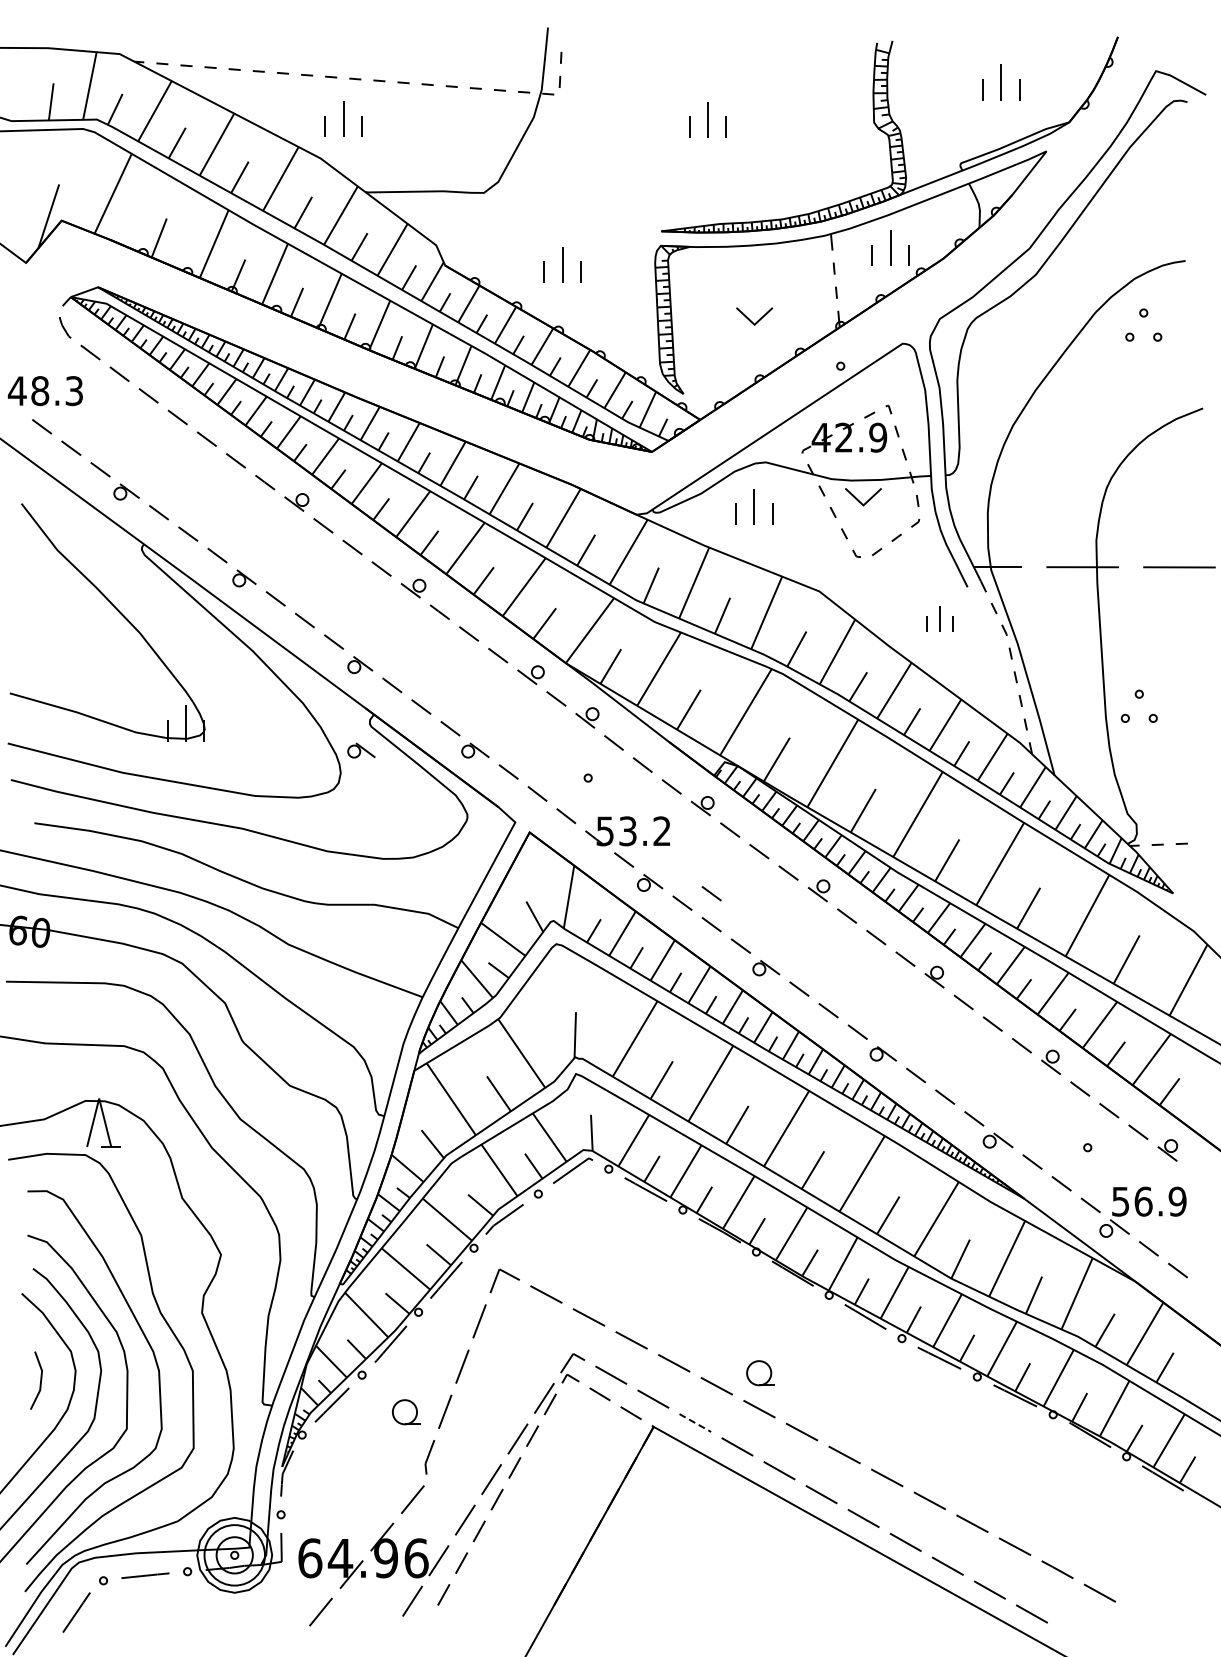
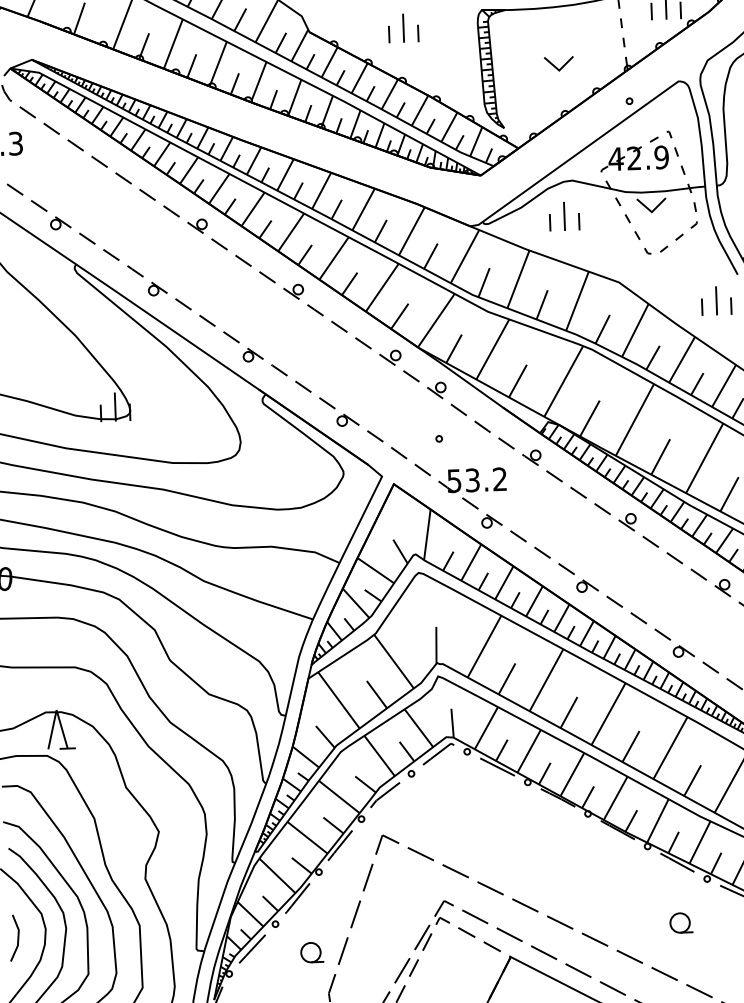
part: (939, 618) -> (716, 300), size x1.43
part: (361, 750) -> (256, 423), removed
line: (711, 893) -> (541, 527), removed
part: (760, 1373) -> (681, 923), moved
line: (695, 1423) -> (544, 953), dashed -> solid

